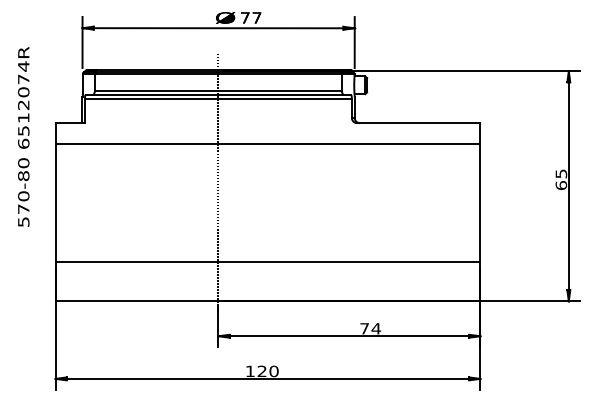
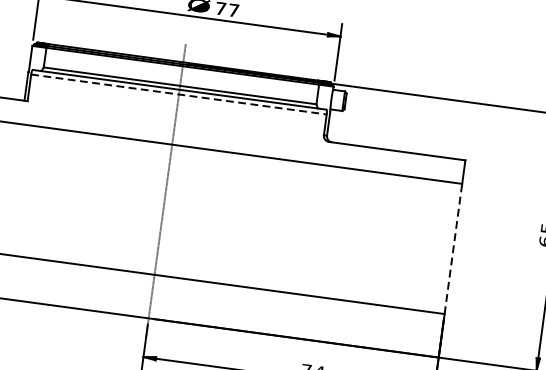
line: (218, 99) -> (179, 94), solid -> dashed
line: (480, 203) -> (453, 249), solid -> dashed

